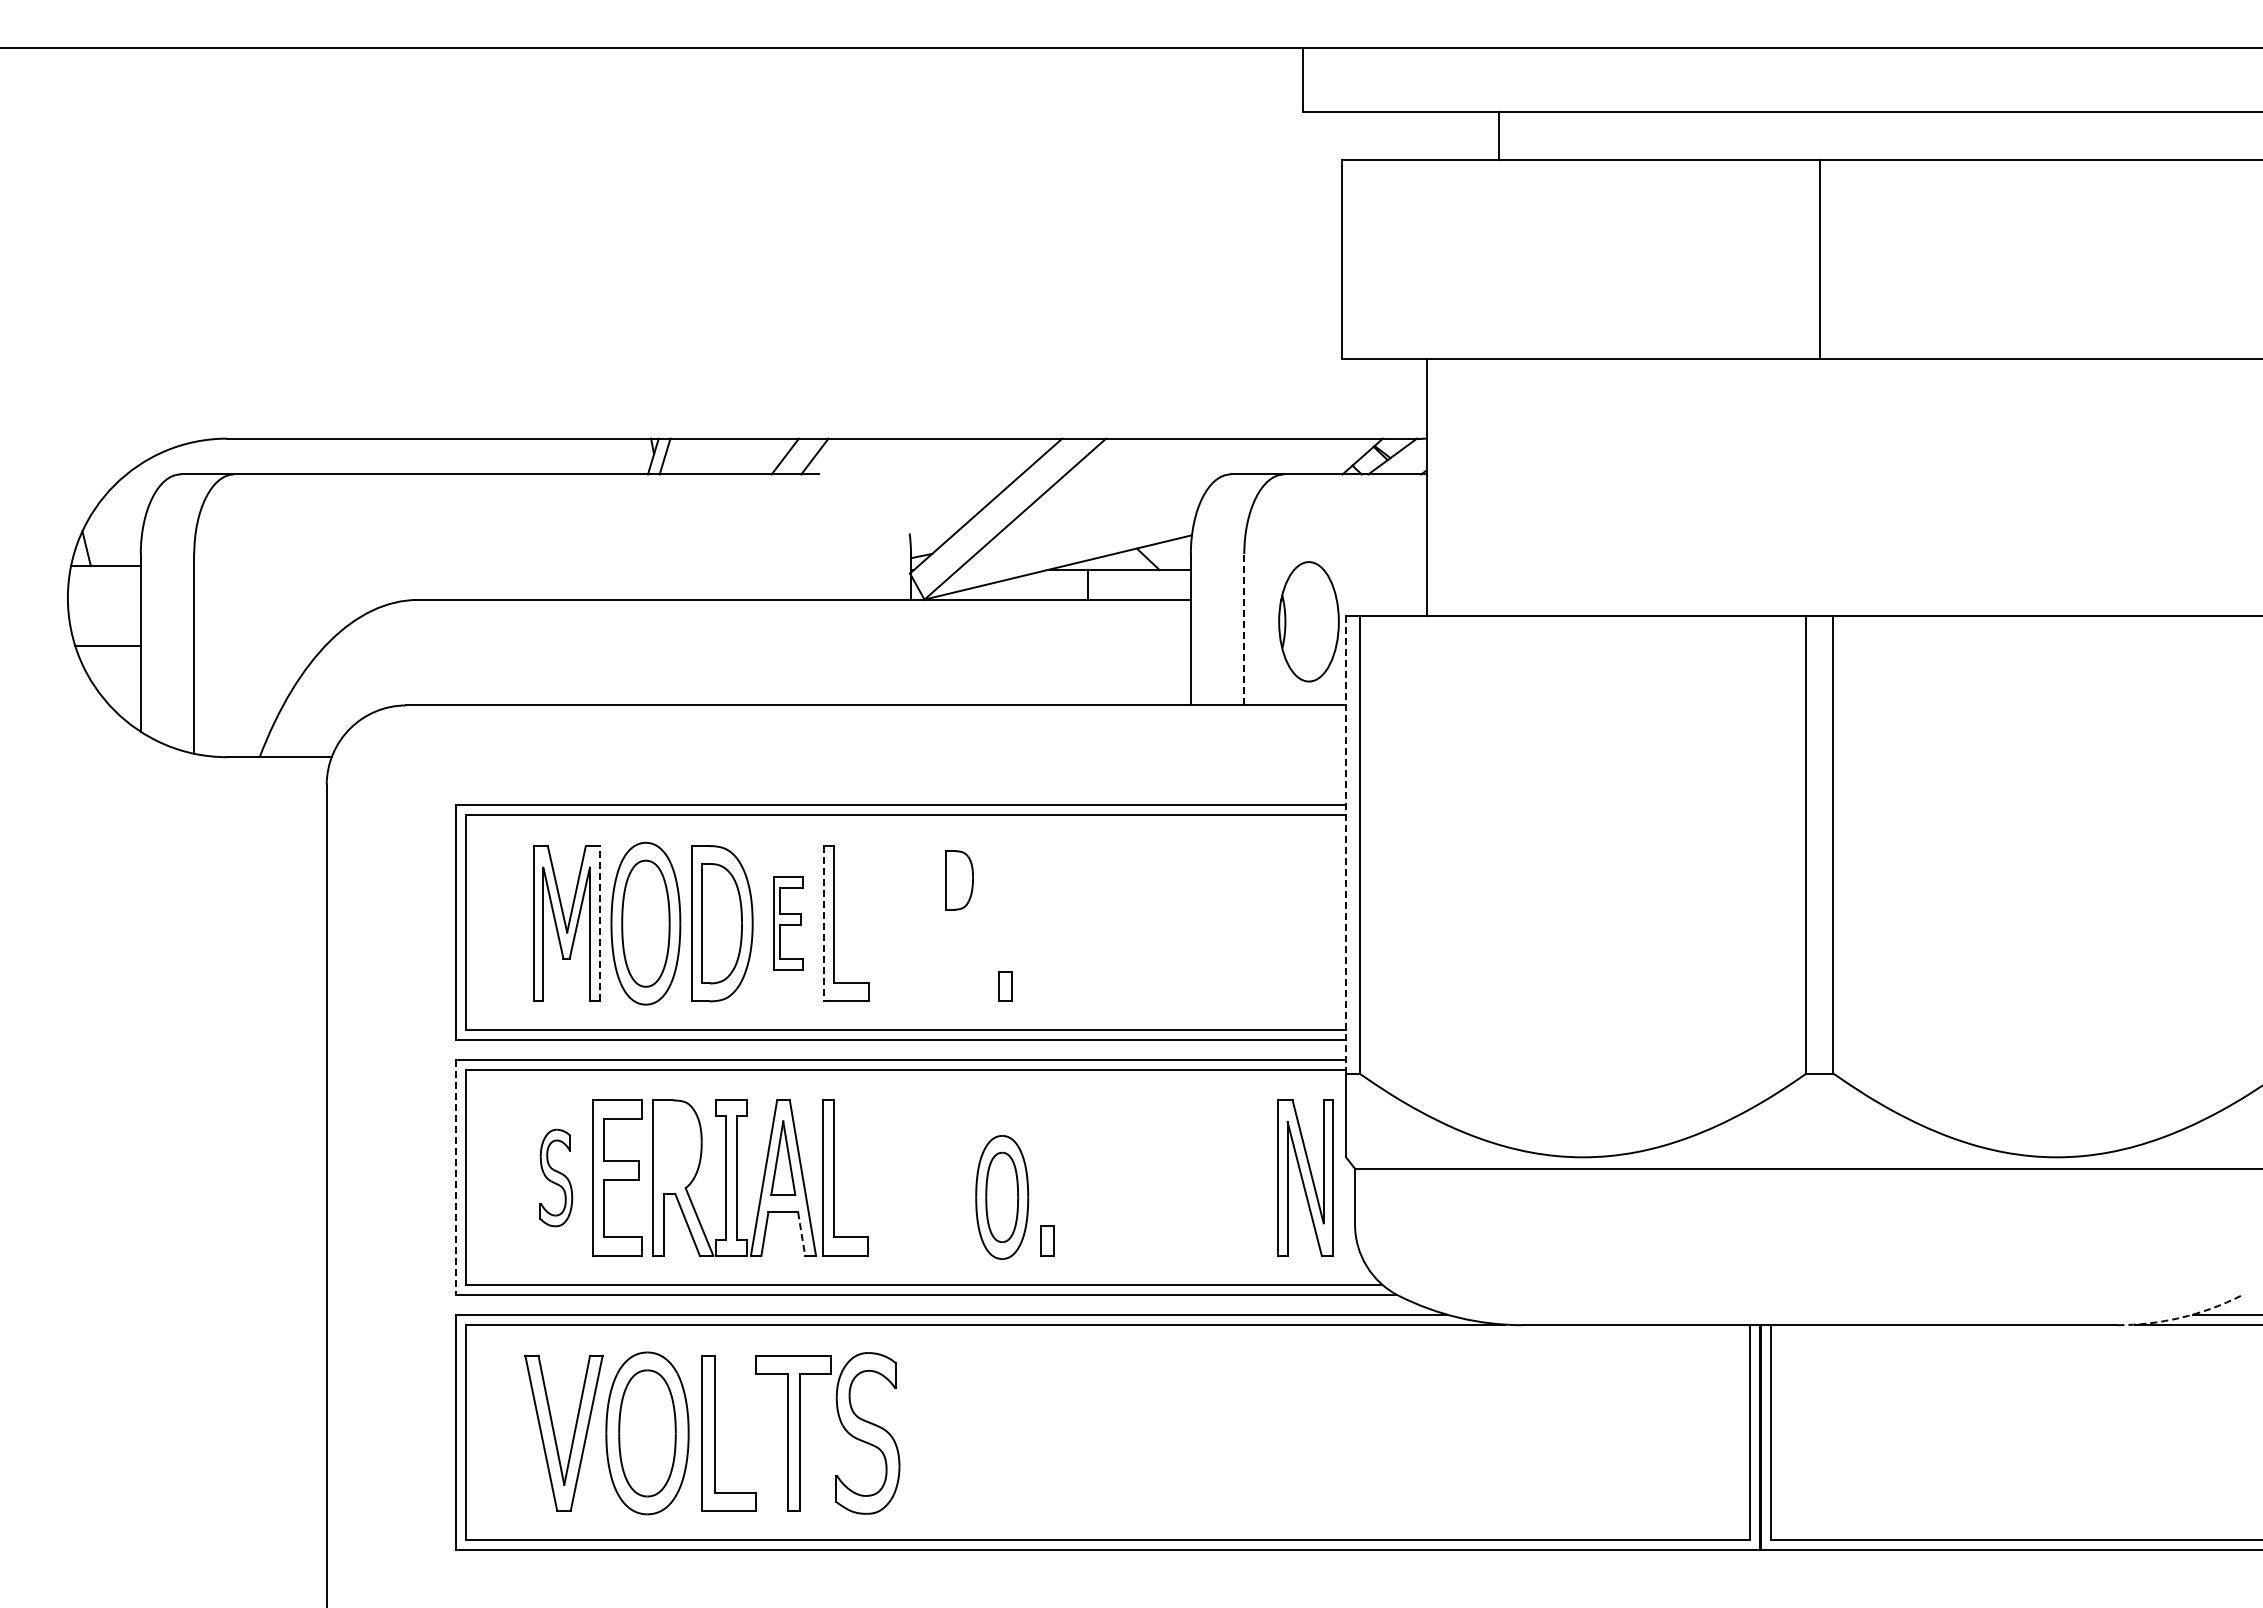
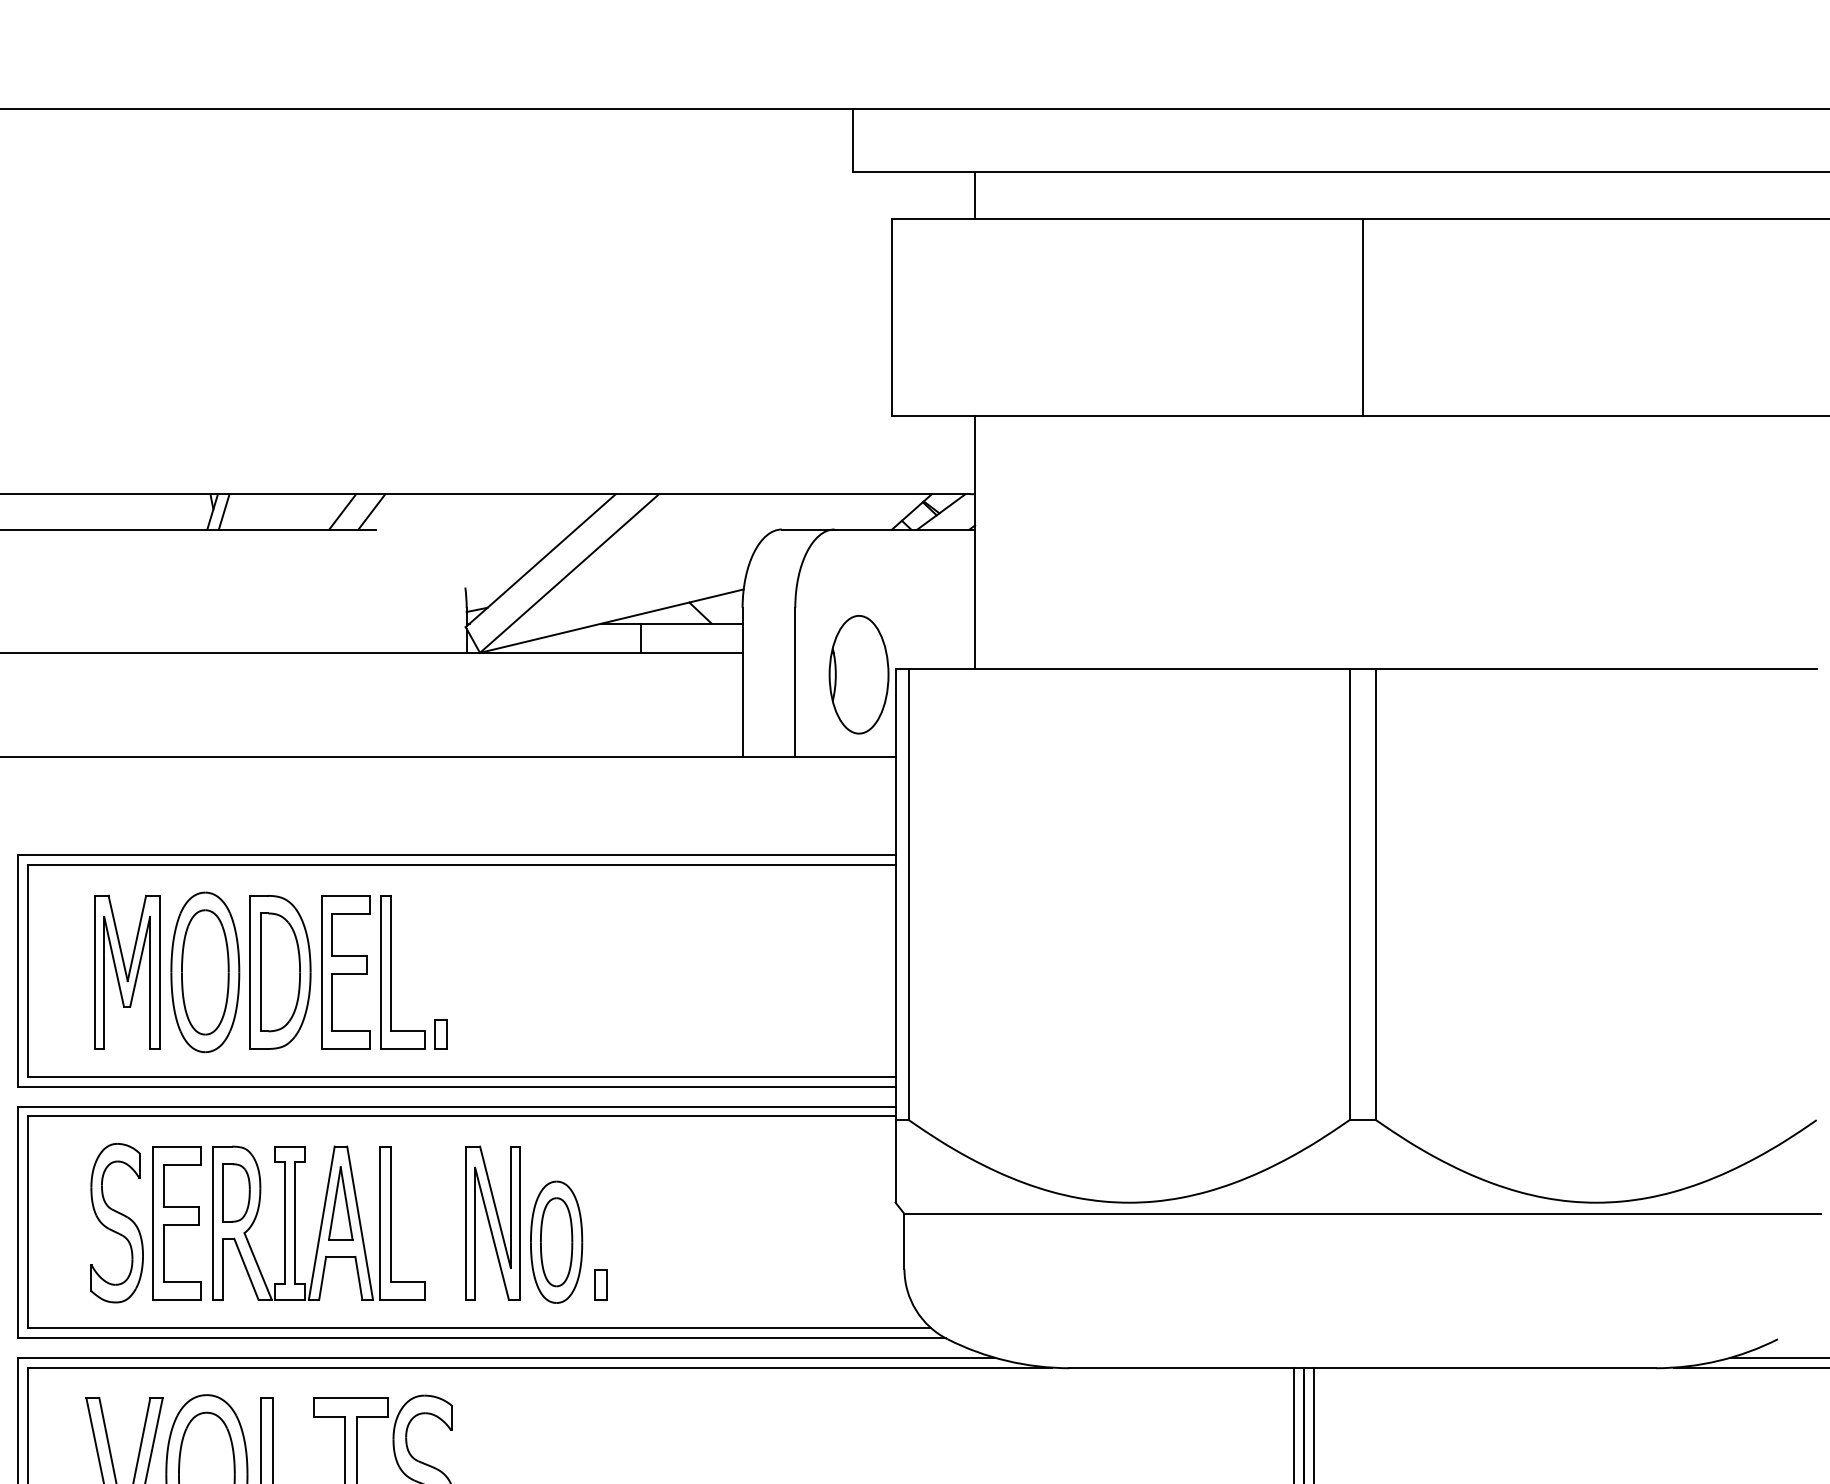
line: (1498, 135) -> (974, 195), moved
line: (1244, 629) -> (795, 682), dashed -> solid
line: (1346, 844) -> (896, 894), dashed -> solid
part: (959, 880) -> (236, 1193), moved
line: (600, 923) -> (160, 972), dashed -> solid
part: (788, 923) -> (345, 972), size x1.67
line: (823, 923) -> (380, 972), dashed -> solid
part: (1005, 986) -> (441, 1034), moved
line: (456, 1177) -> (18, 1222), dashed -> solid
part: (556, 1177) -> (117, 1222), size x1.67
part: (1305, 1177) -> (492, 1222), moved
line: (801, 1234) -> (358, 1278), dashed -> solid
arc: (2180, 1317) -> (1718, 1360), dashed -> solid

